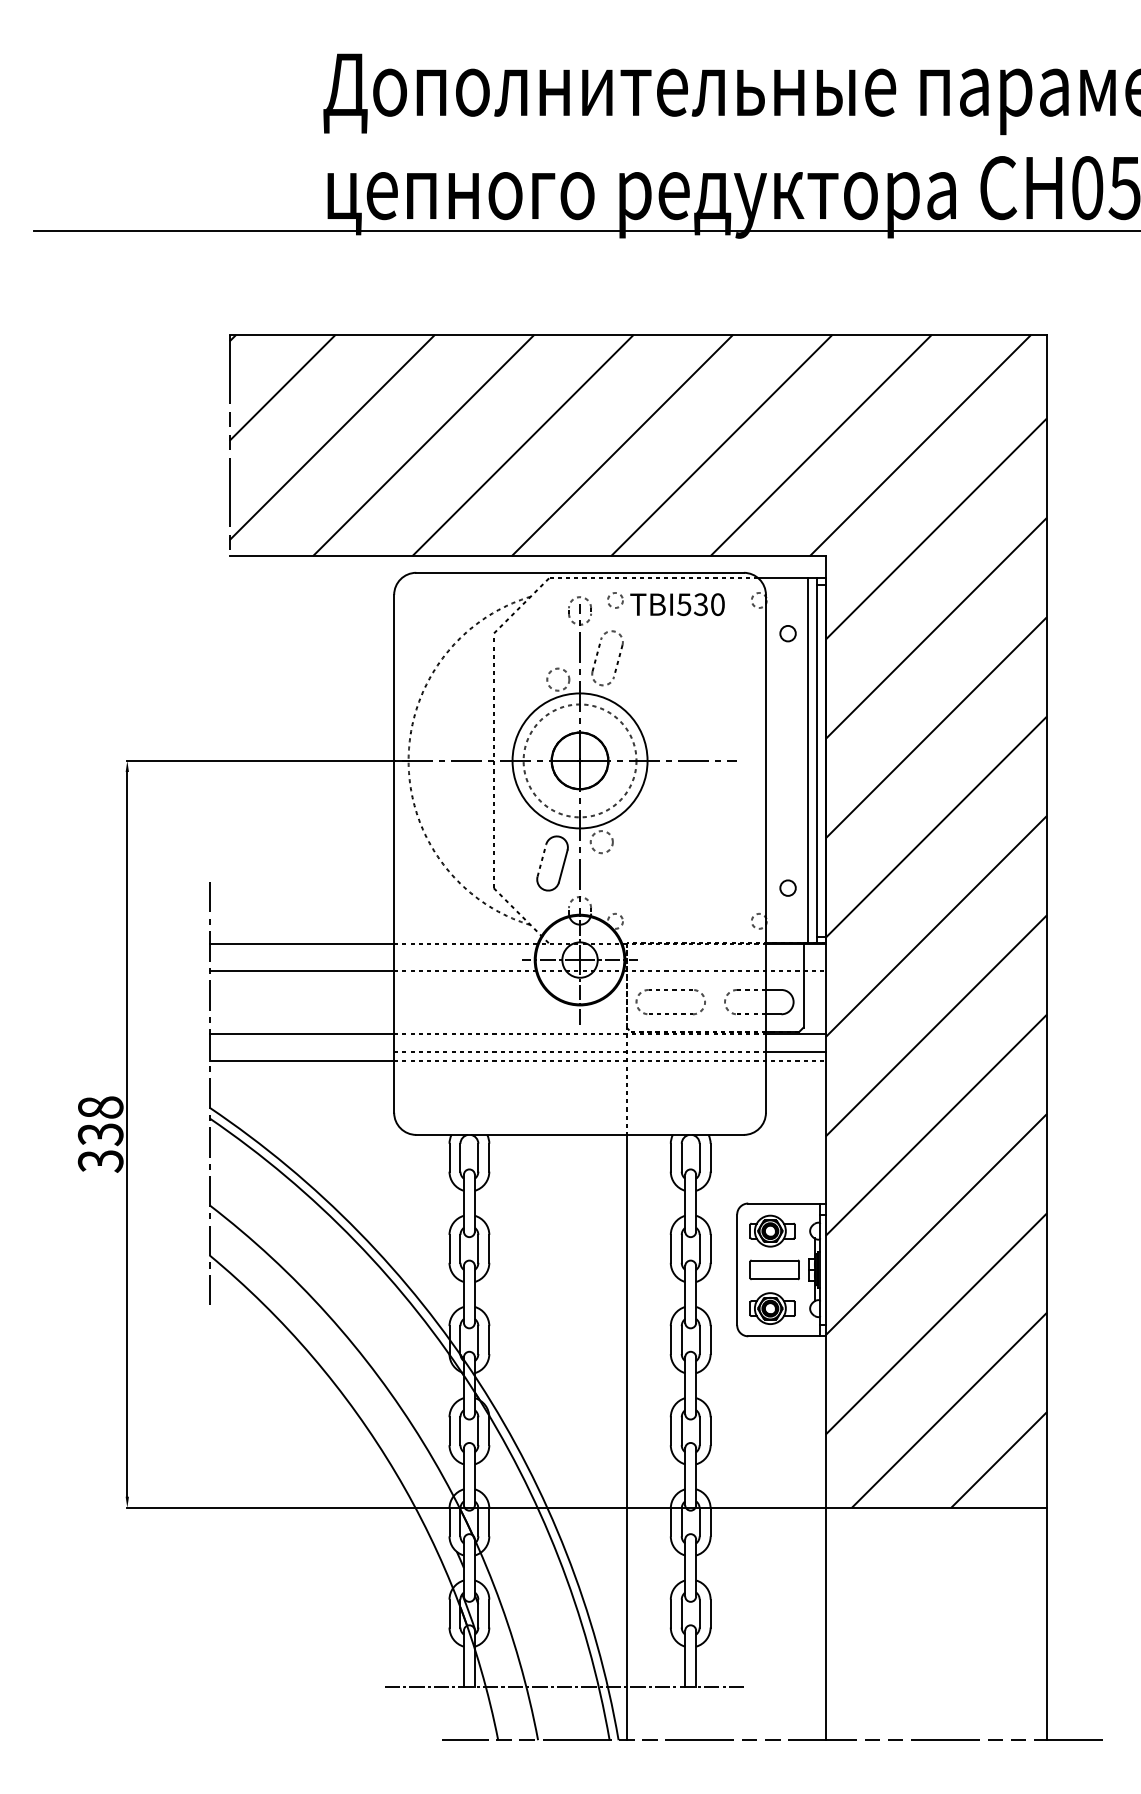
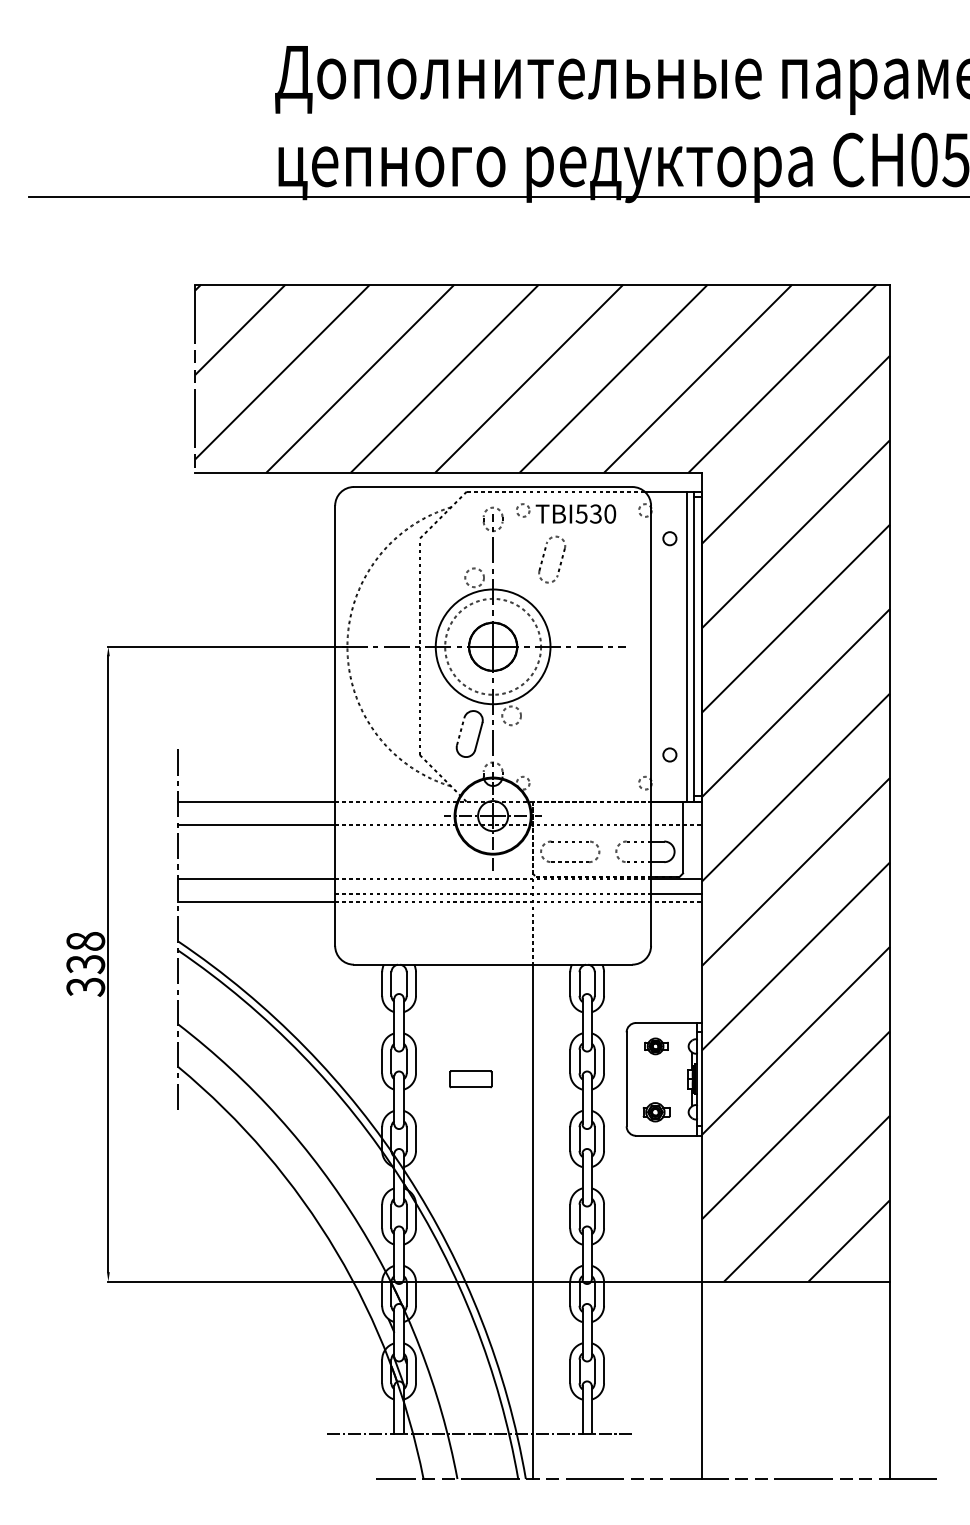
part: (598, 654) -> (544, 556), moved
part: (772, 1230) -> (656, 1045), size x0.6
part: (774, 1269) -> (470, 1079), moved
part: (772, 1308) -> (656, 1112), size x0.7

